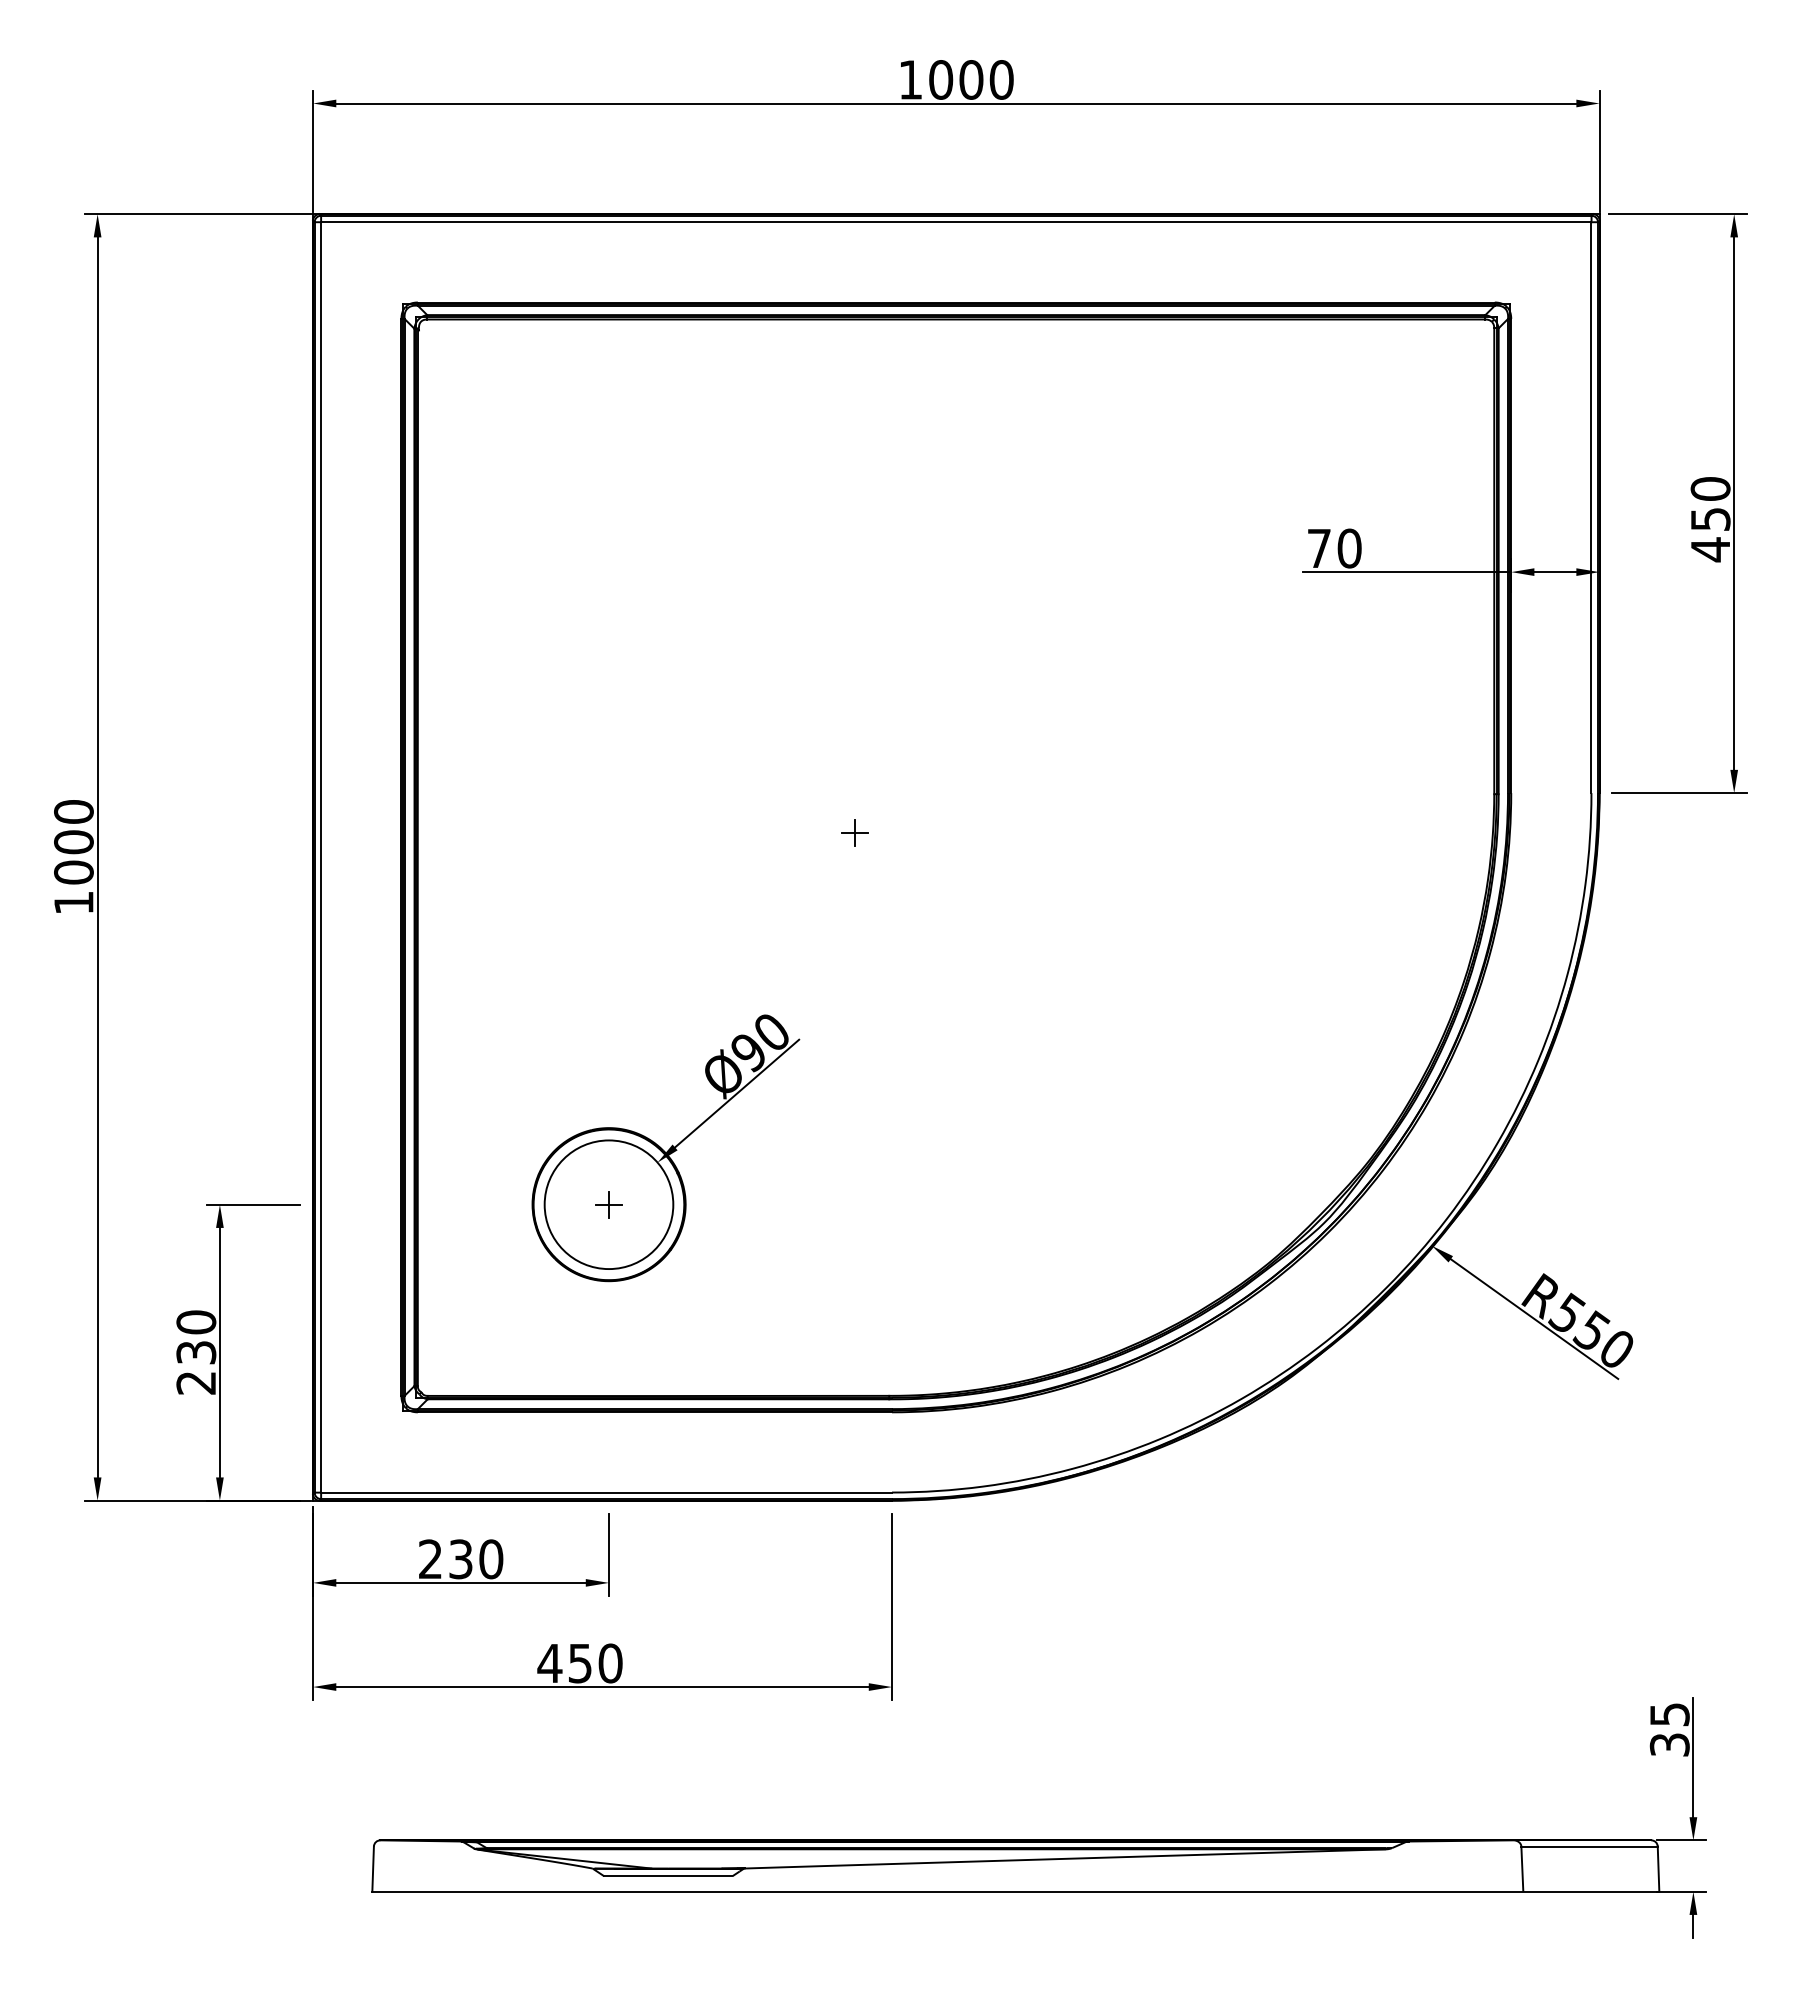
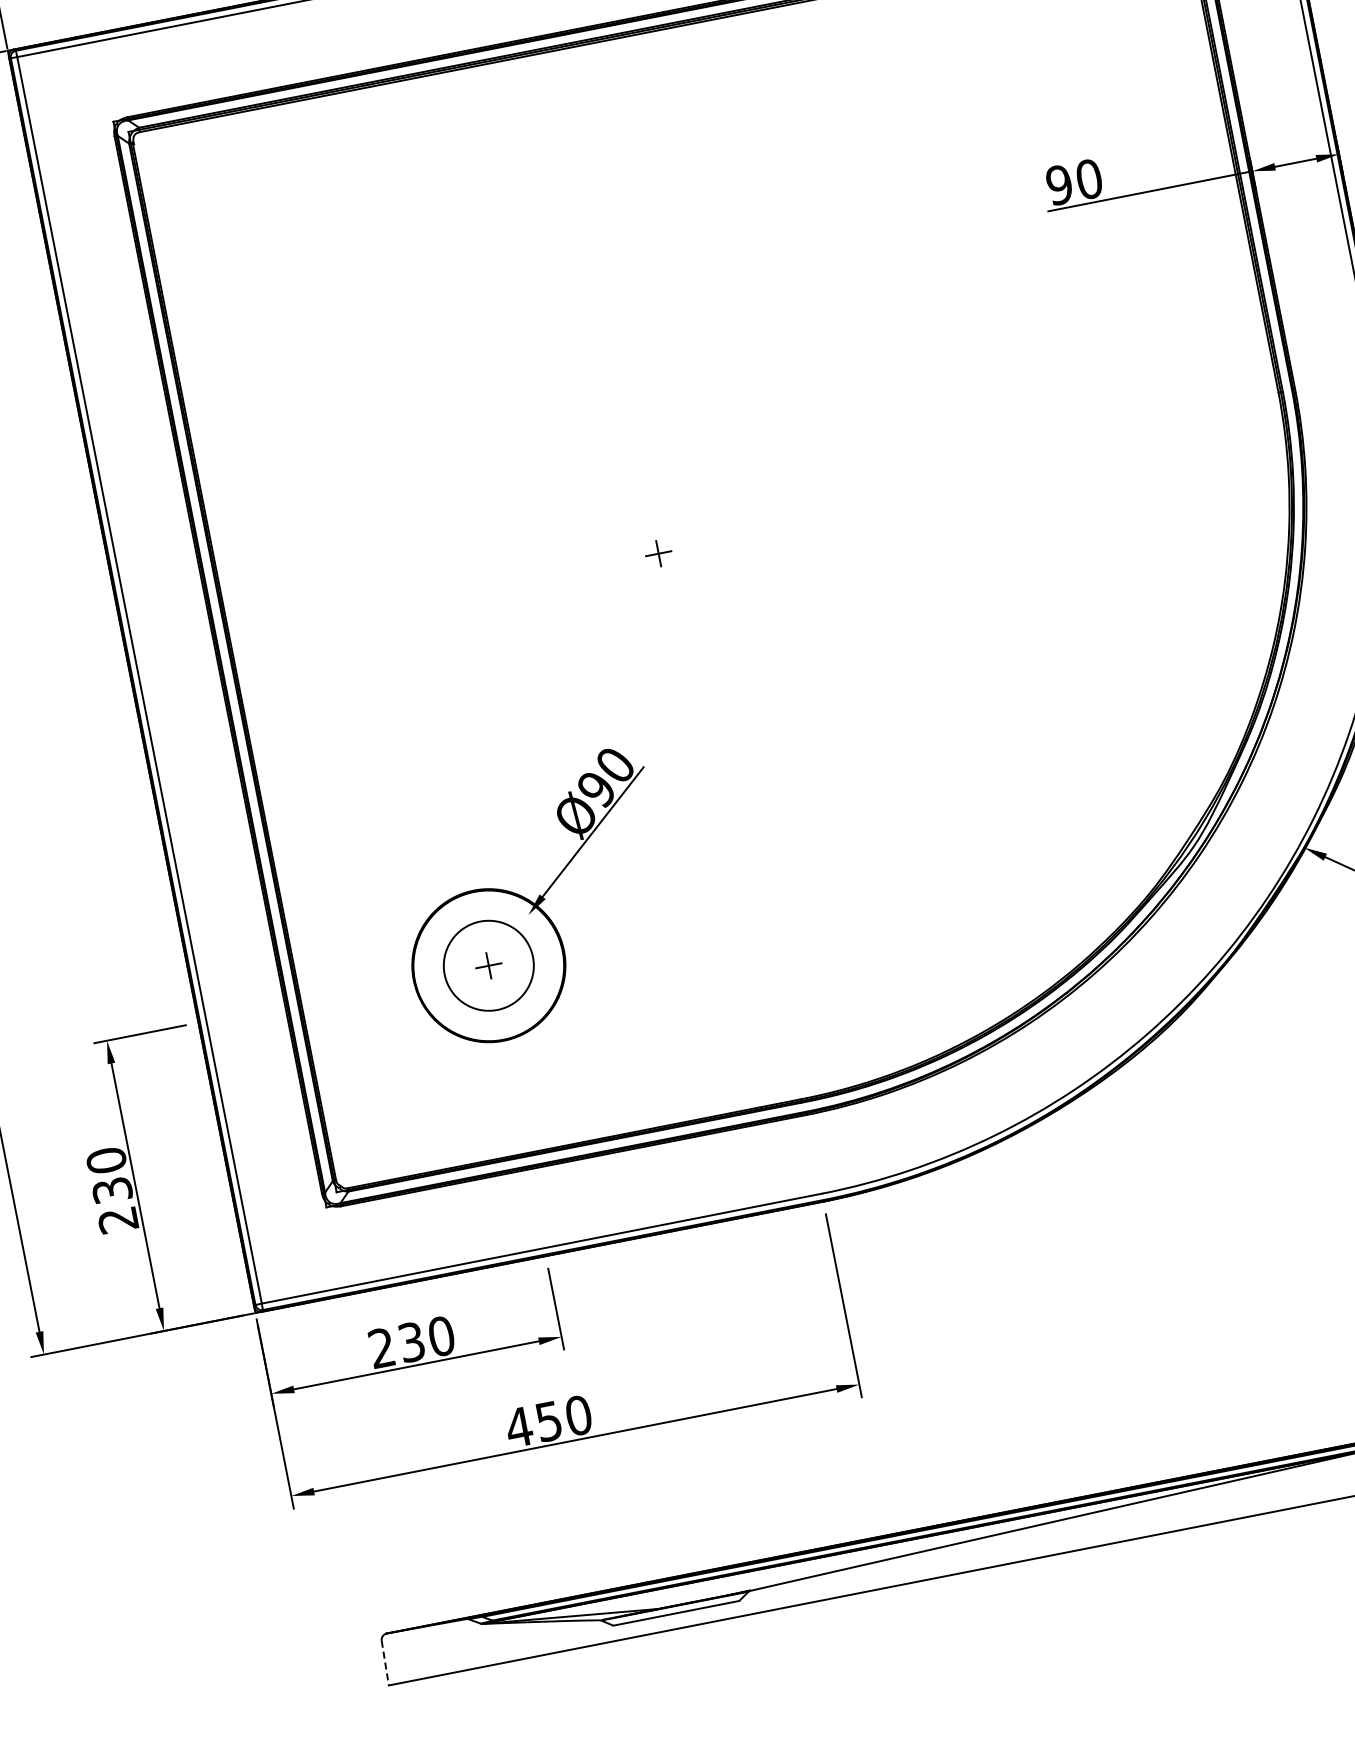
text: (1319, 548) -> (1059, 185), 70 -> 90
circle: (608, 1204) -> (488, 965), size x0.7
line: (373, 1869) -> (385, 1663), solid -> dashed

